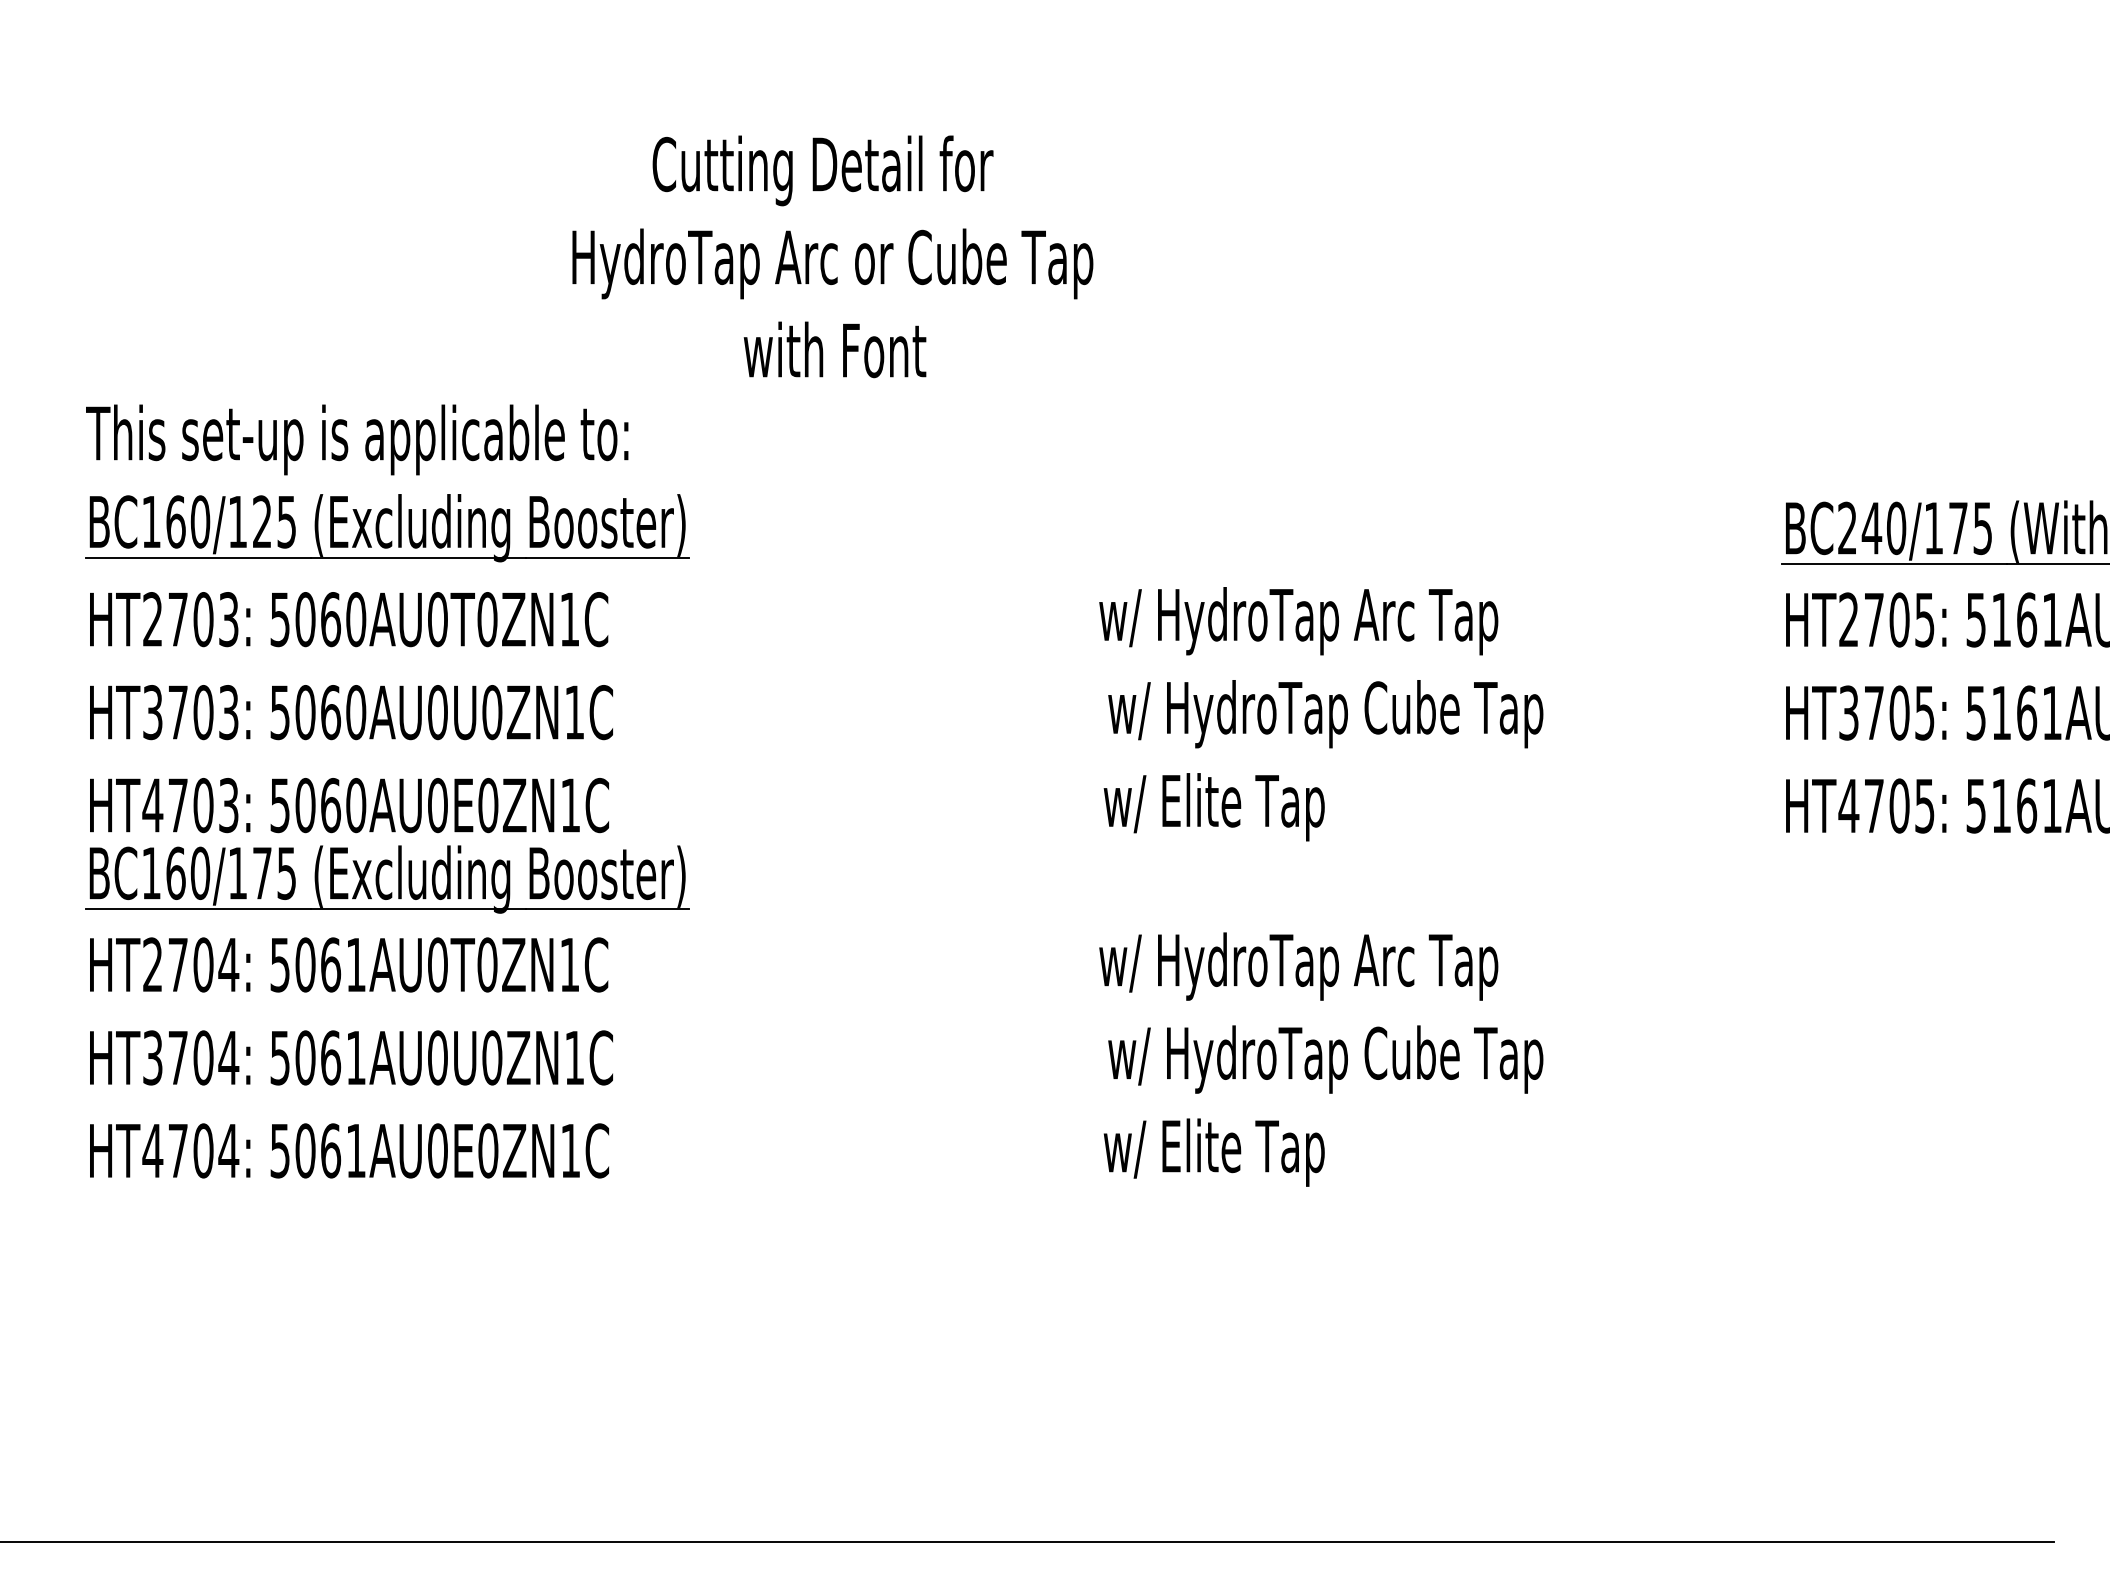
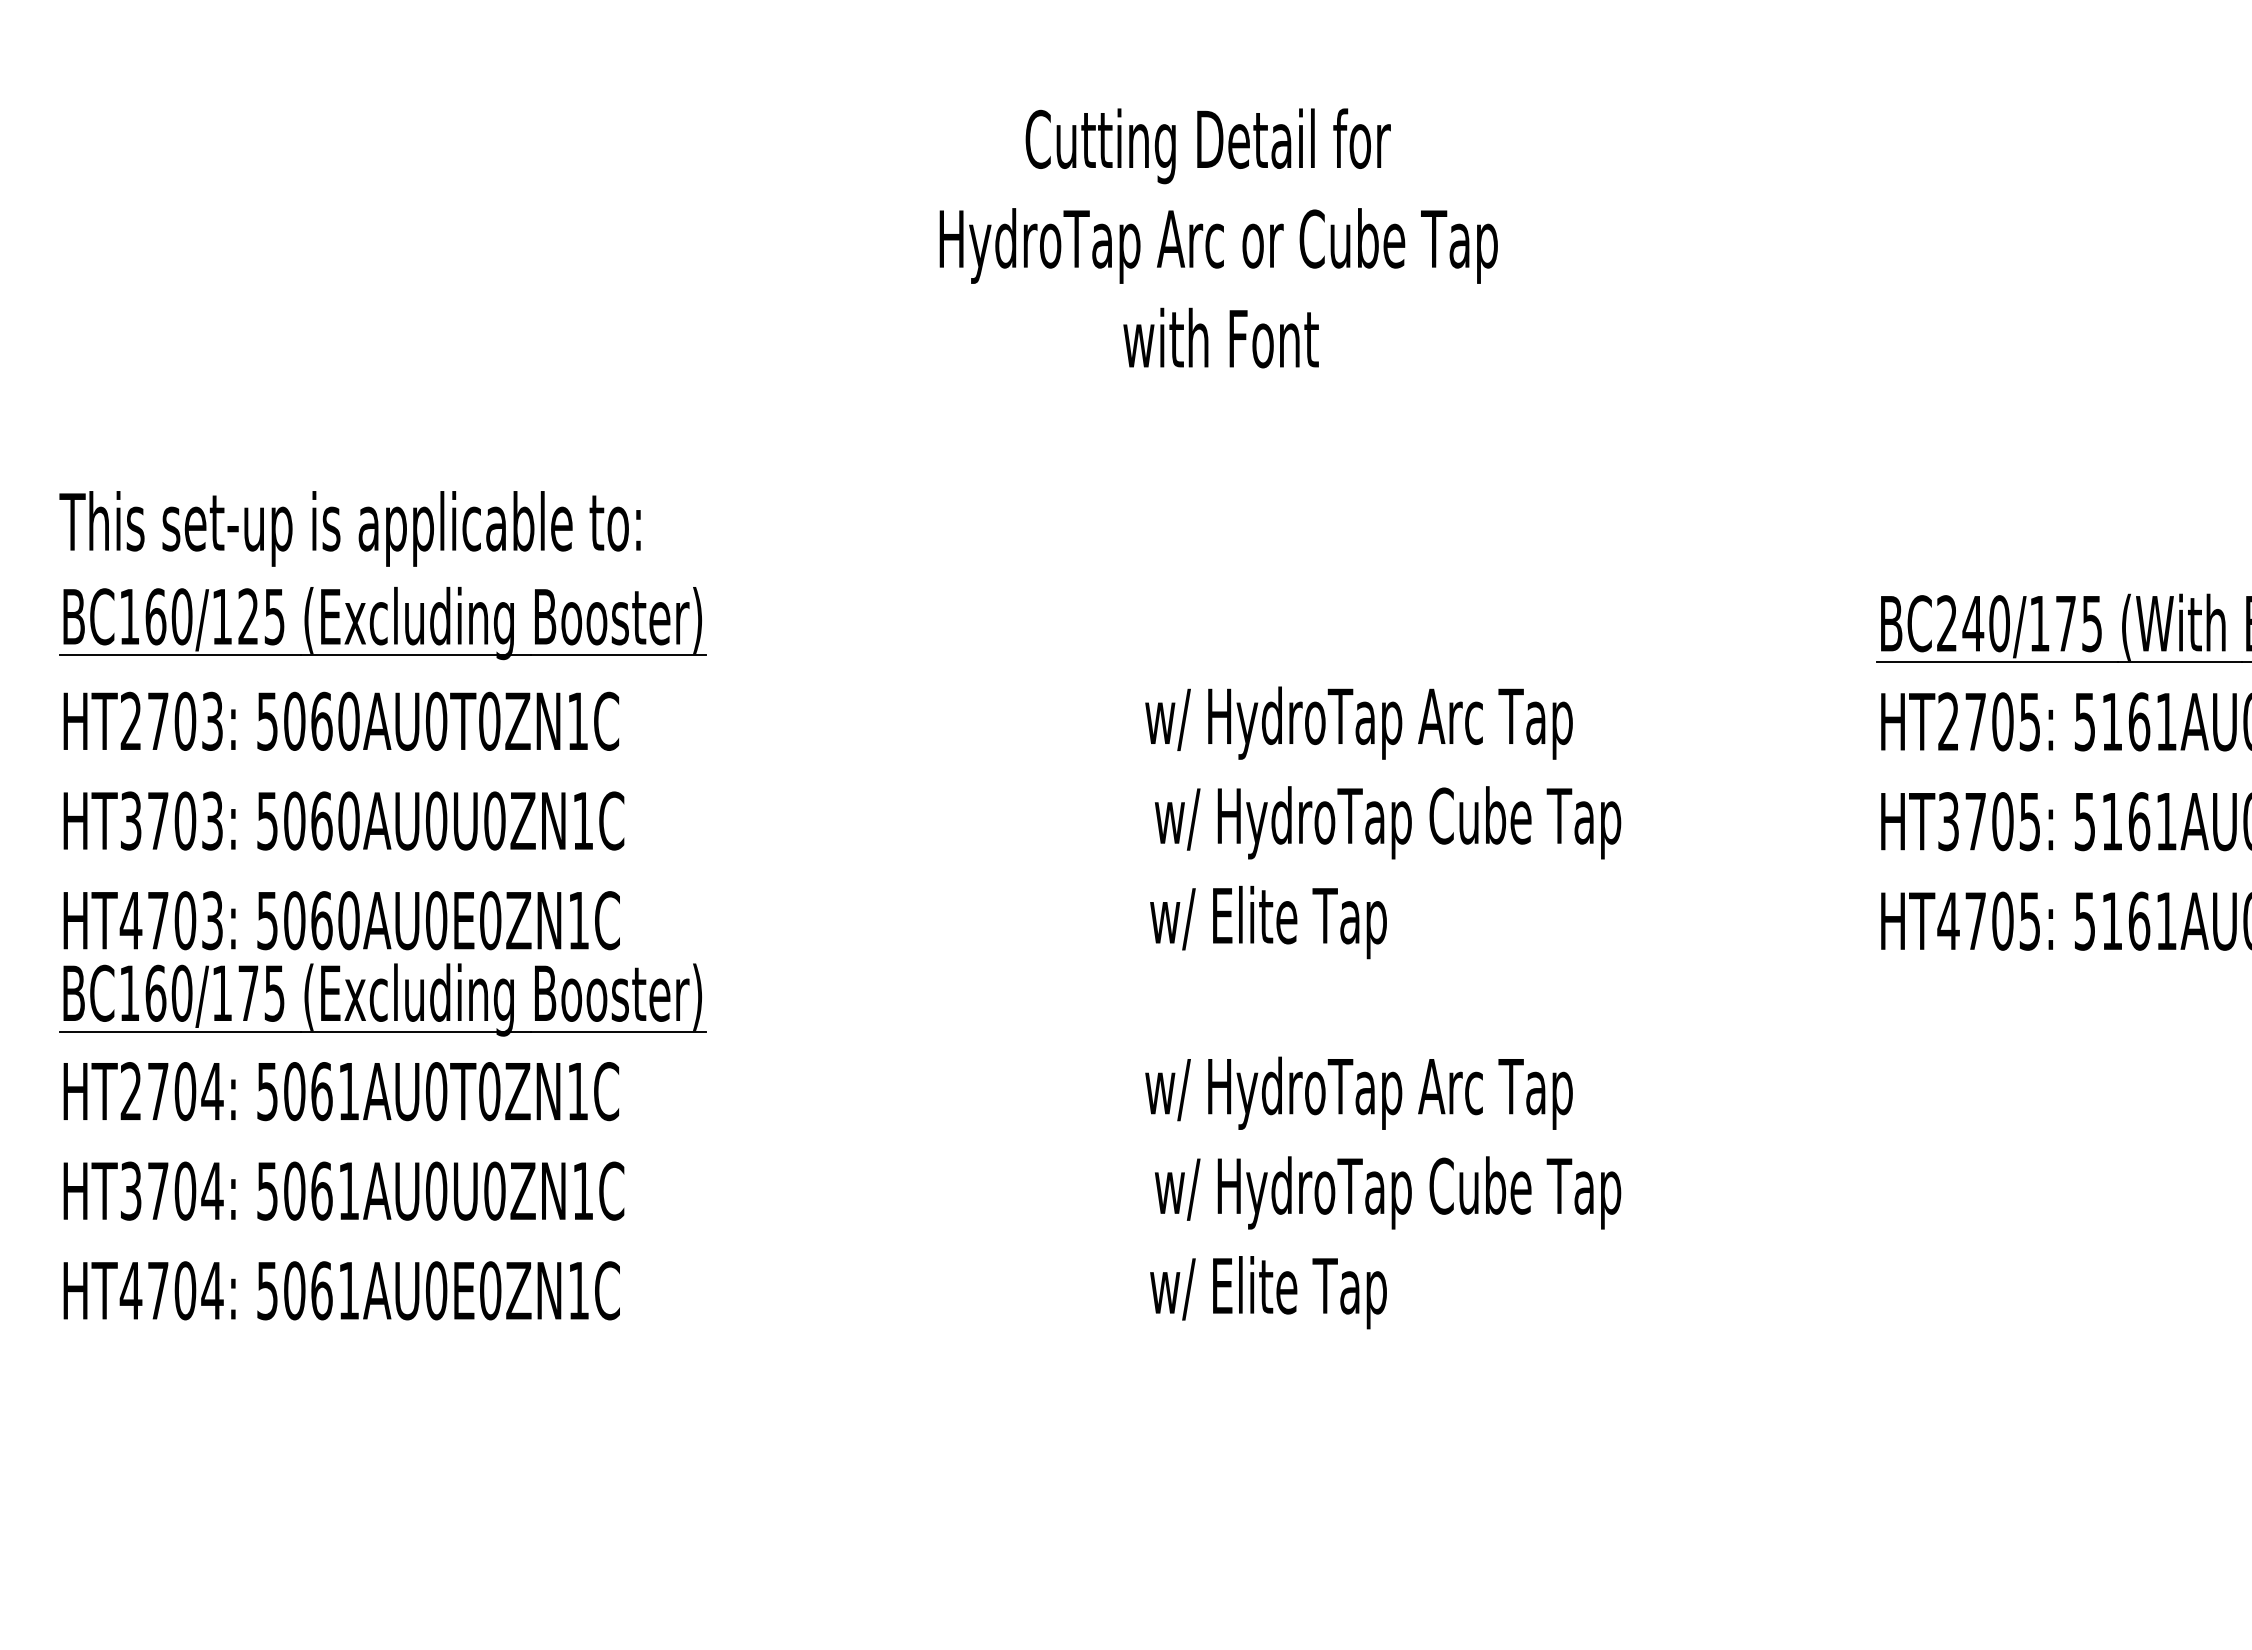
text: (832, 256) -> (1218, 238), moved

